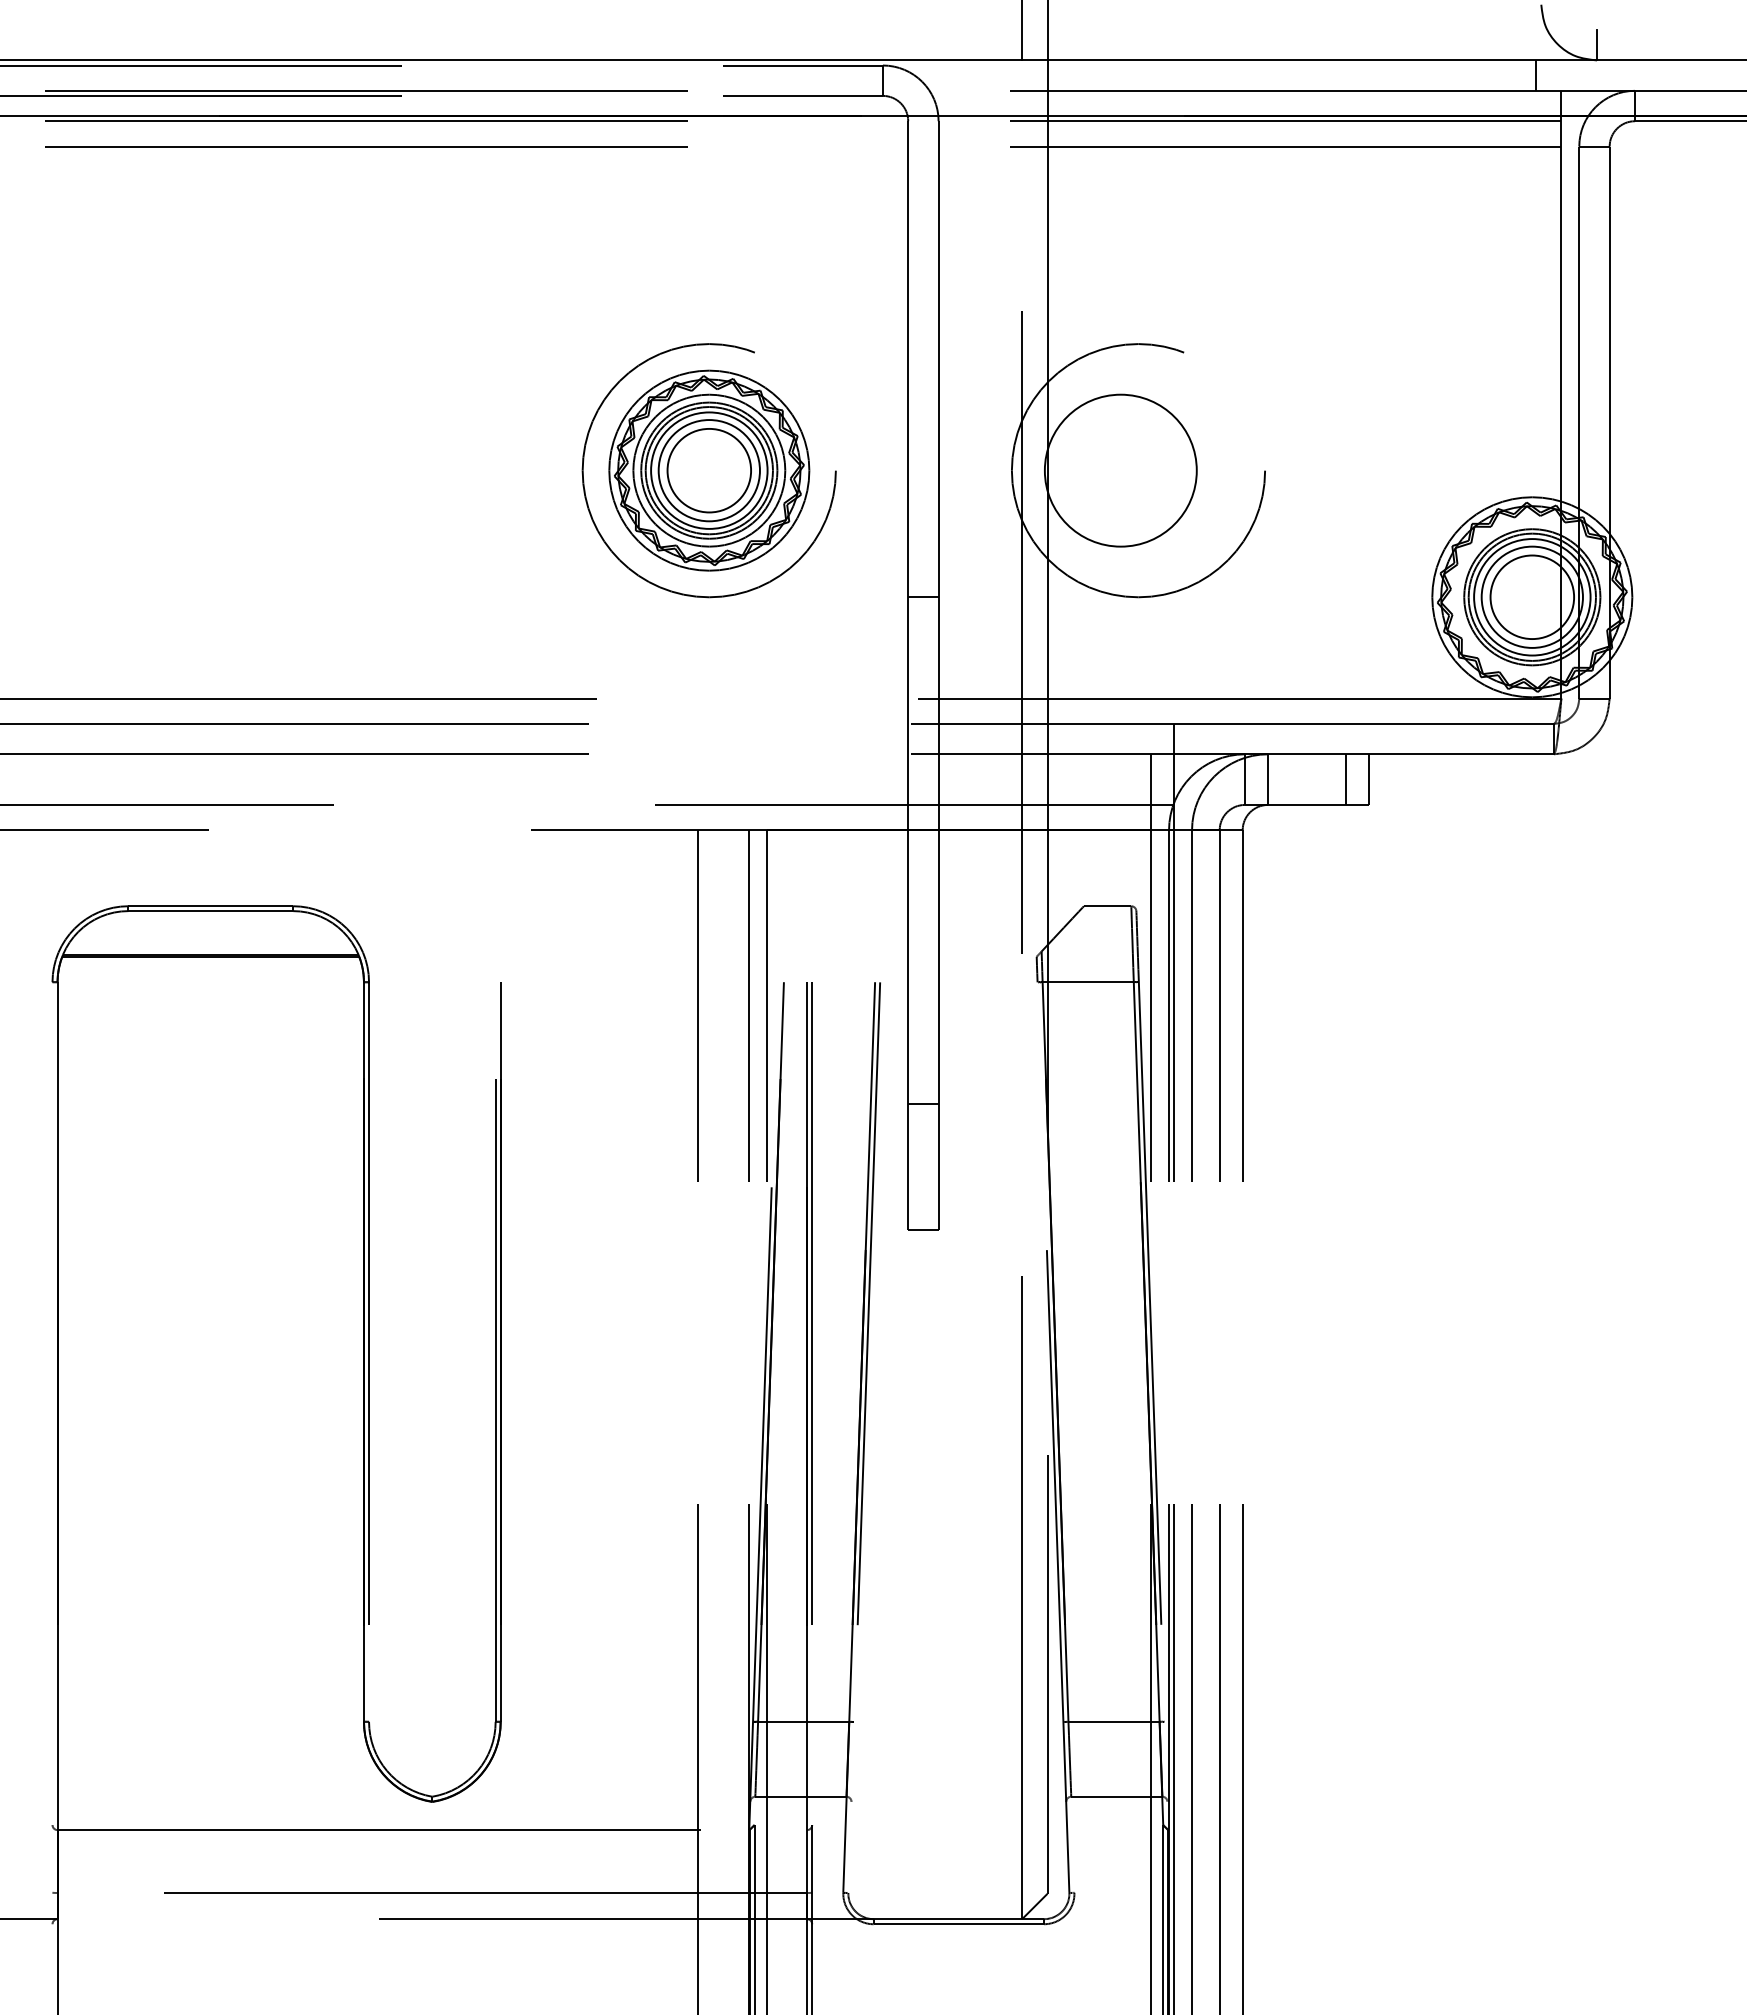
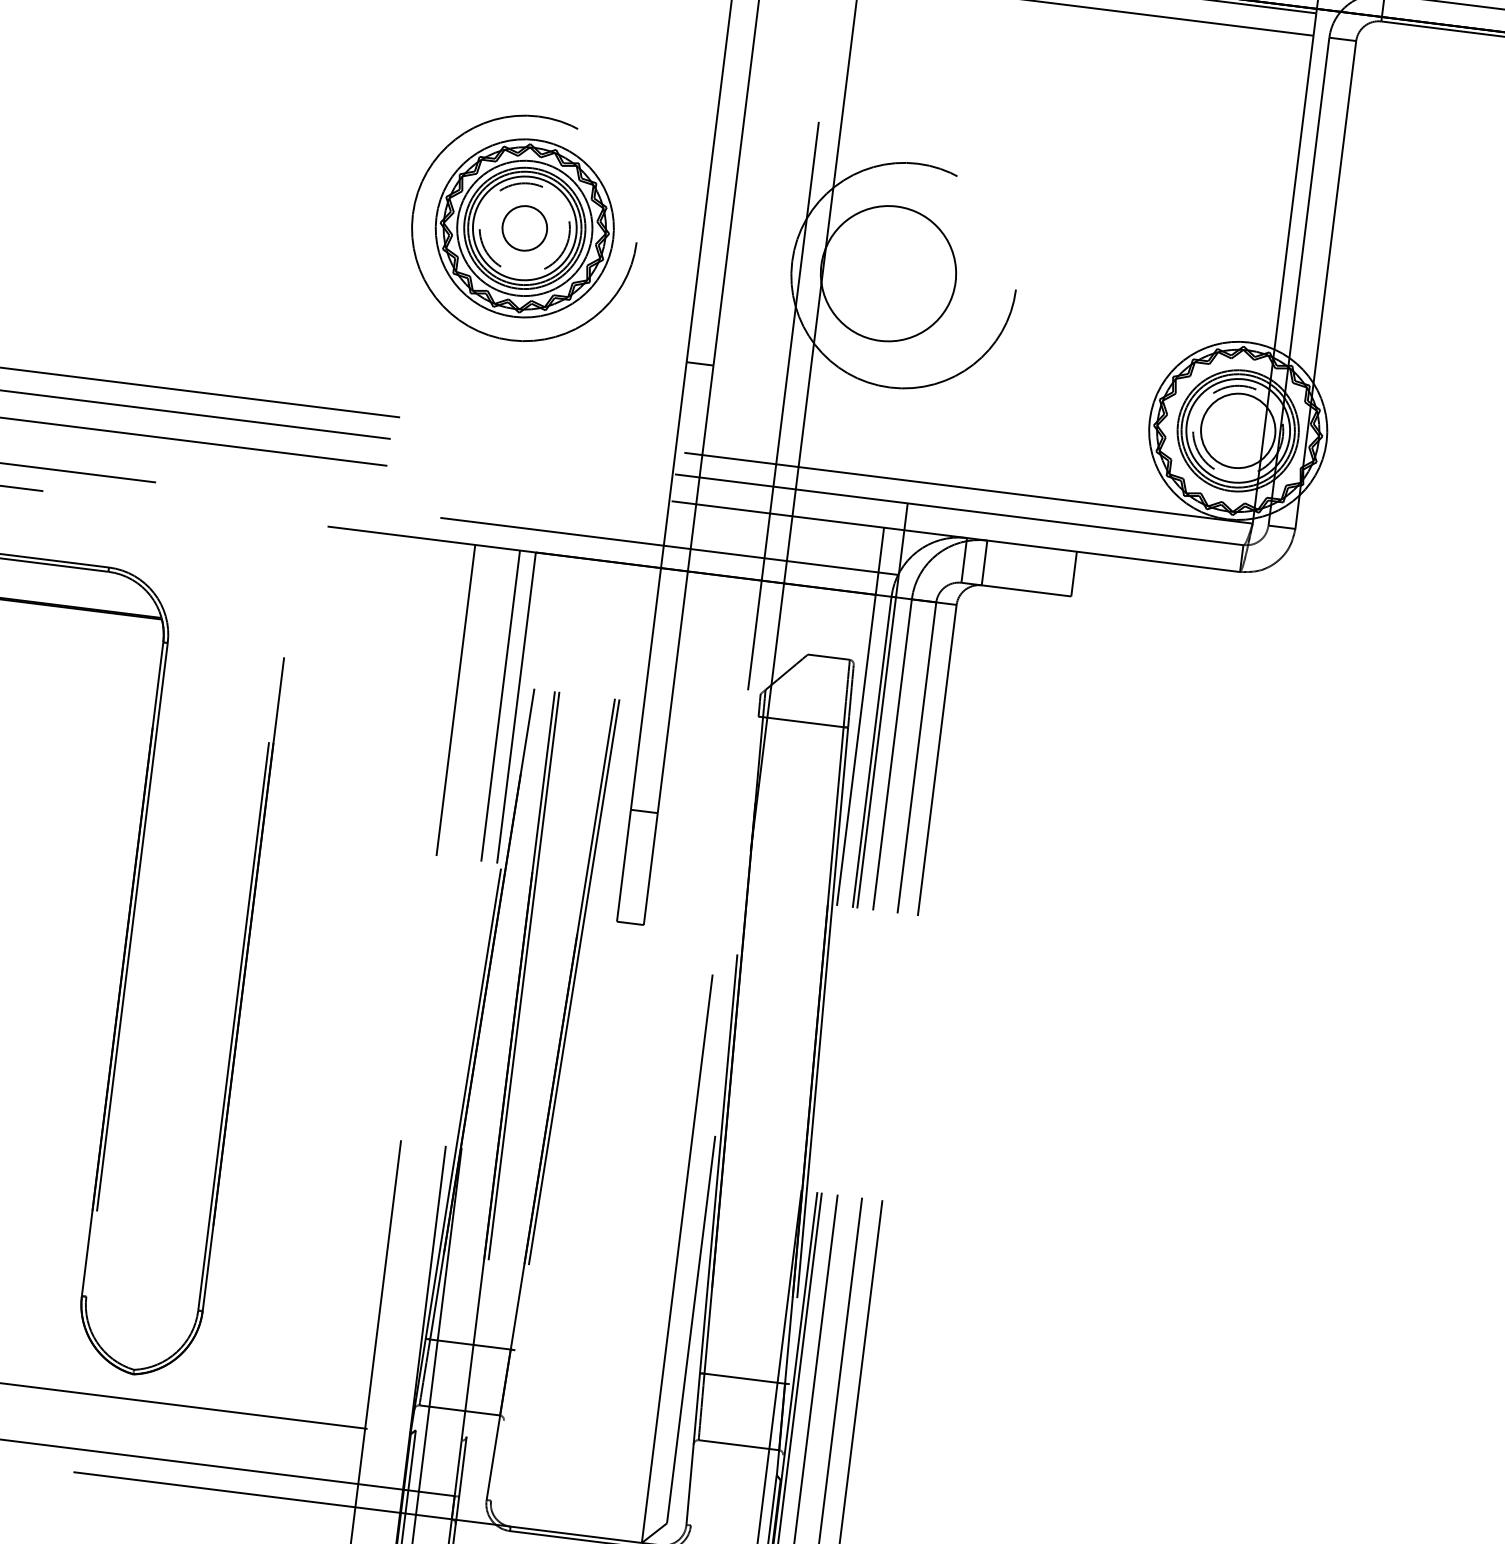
circle: (708, 470) -> (524, 228), solid -> dashed
circle: (709, 470) -> (524, 228), size x0.6
circle: (1531, 596) -> (1237, 430), solid -> dashed
line: (1346, 779) -> (1053, 571), removed

